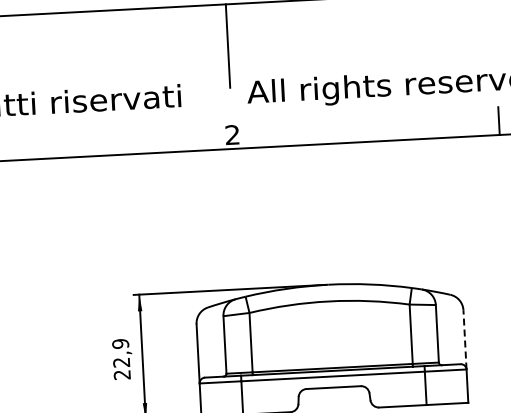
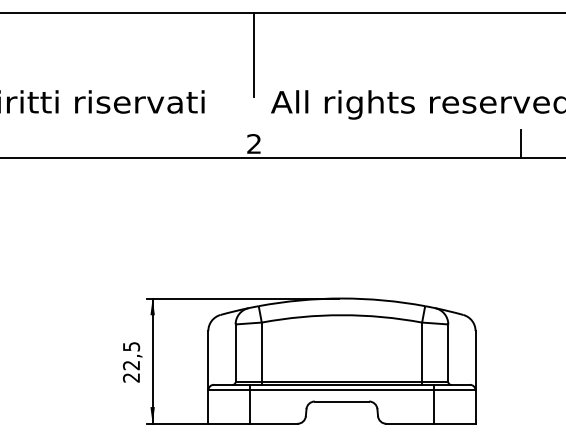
line: (464, 339) -> (475, 360), dashed -> solid
text: (120, 343) -> (131, 346), 22,9 -> 22,5

